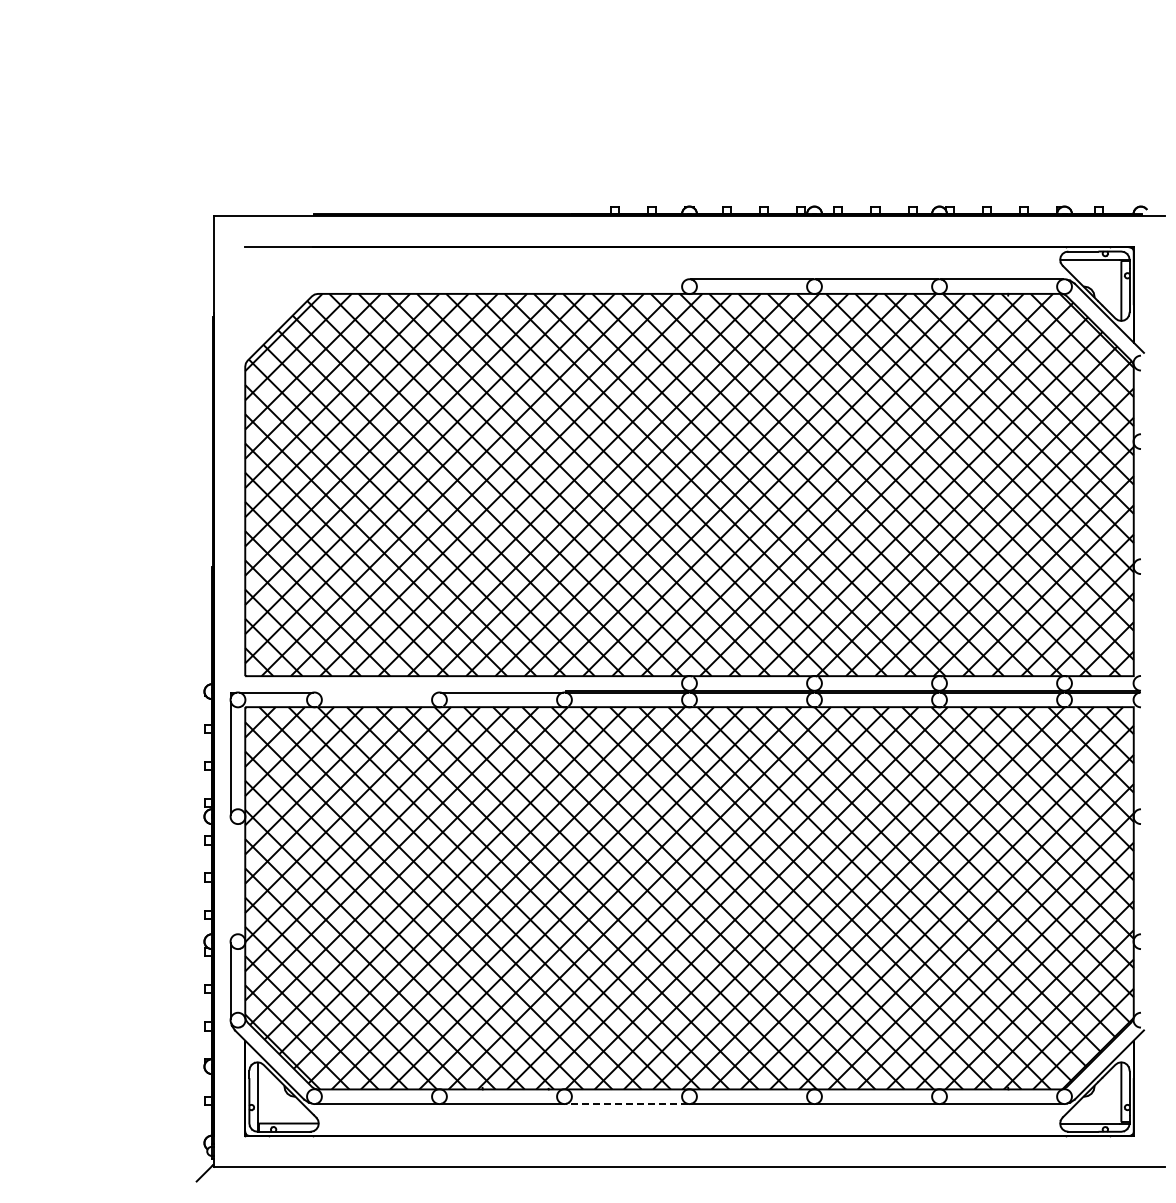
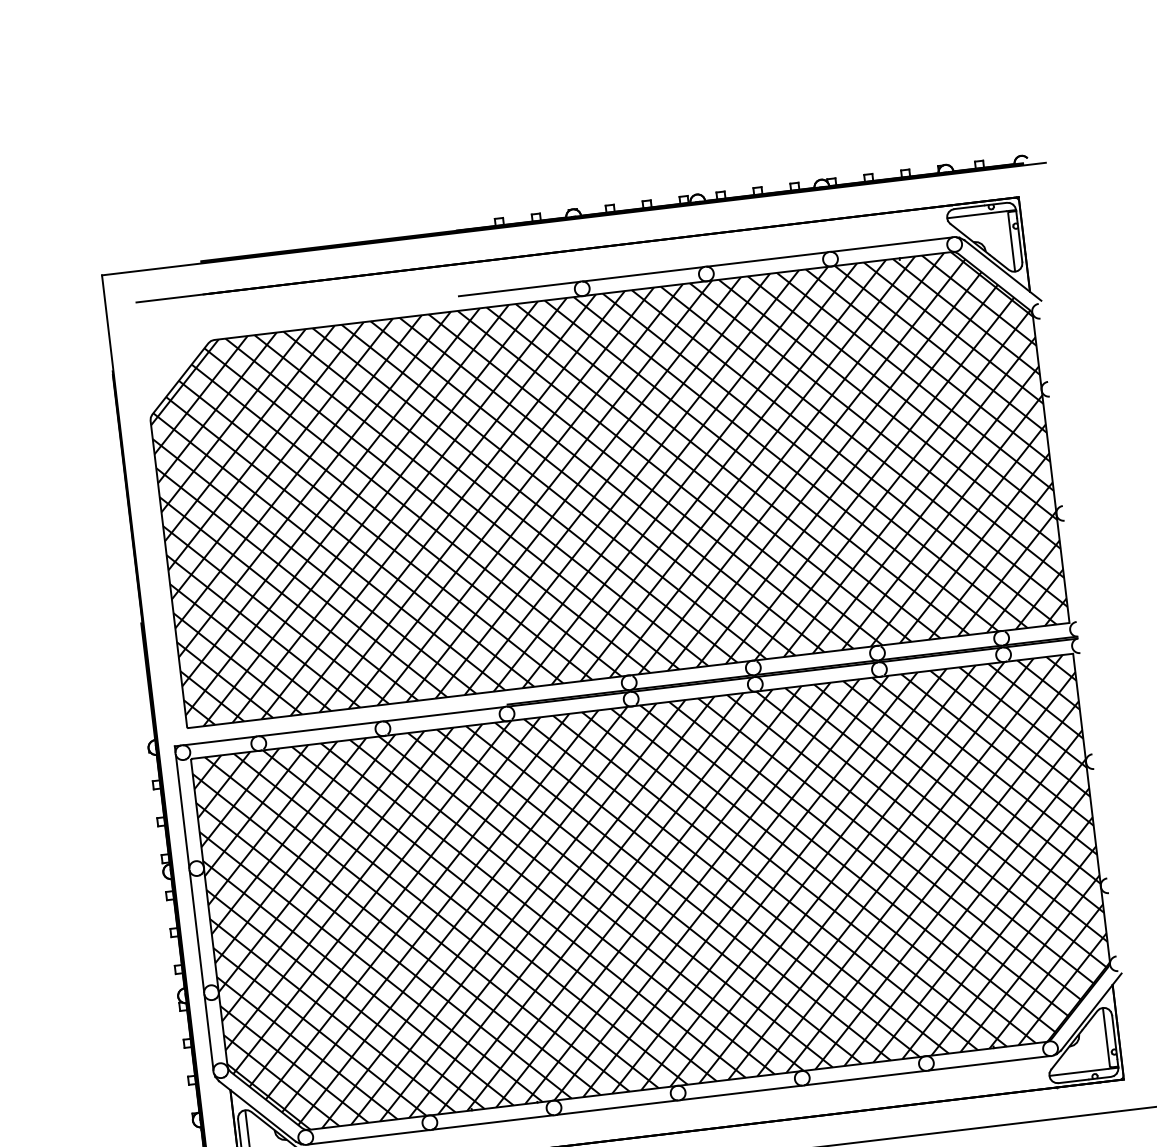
line: (626, 279) -> (518, 289), added
line: (376, 692) -> (319, 728), added
line: (230, 879) -> (196, 931), added
line: (626, 1103) -> (616, 1107), dashed -> solid

